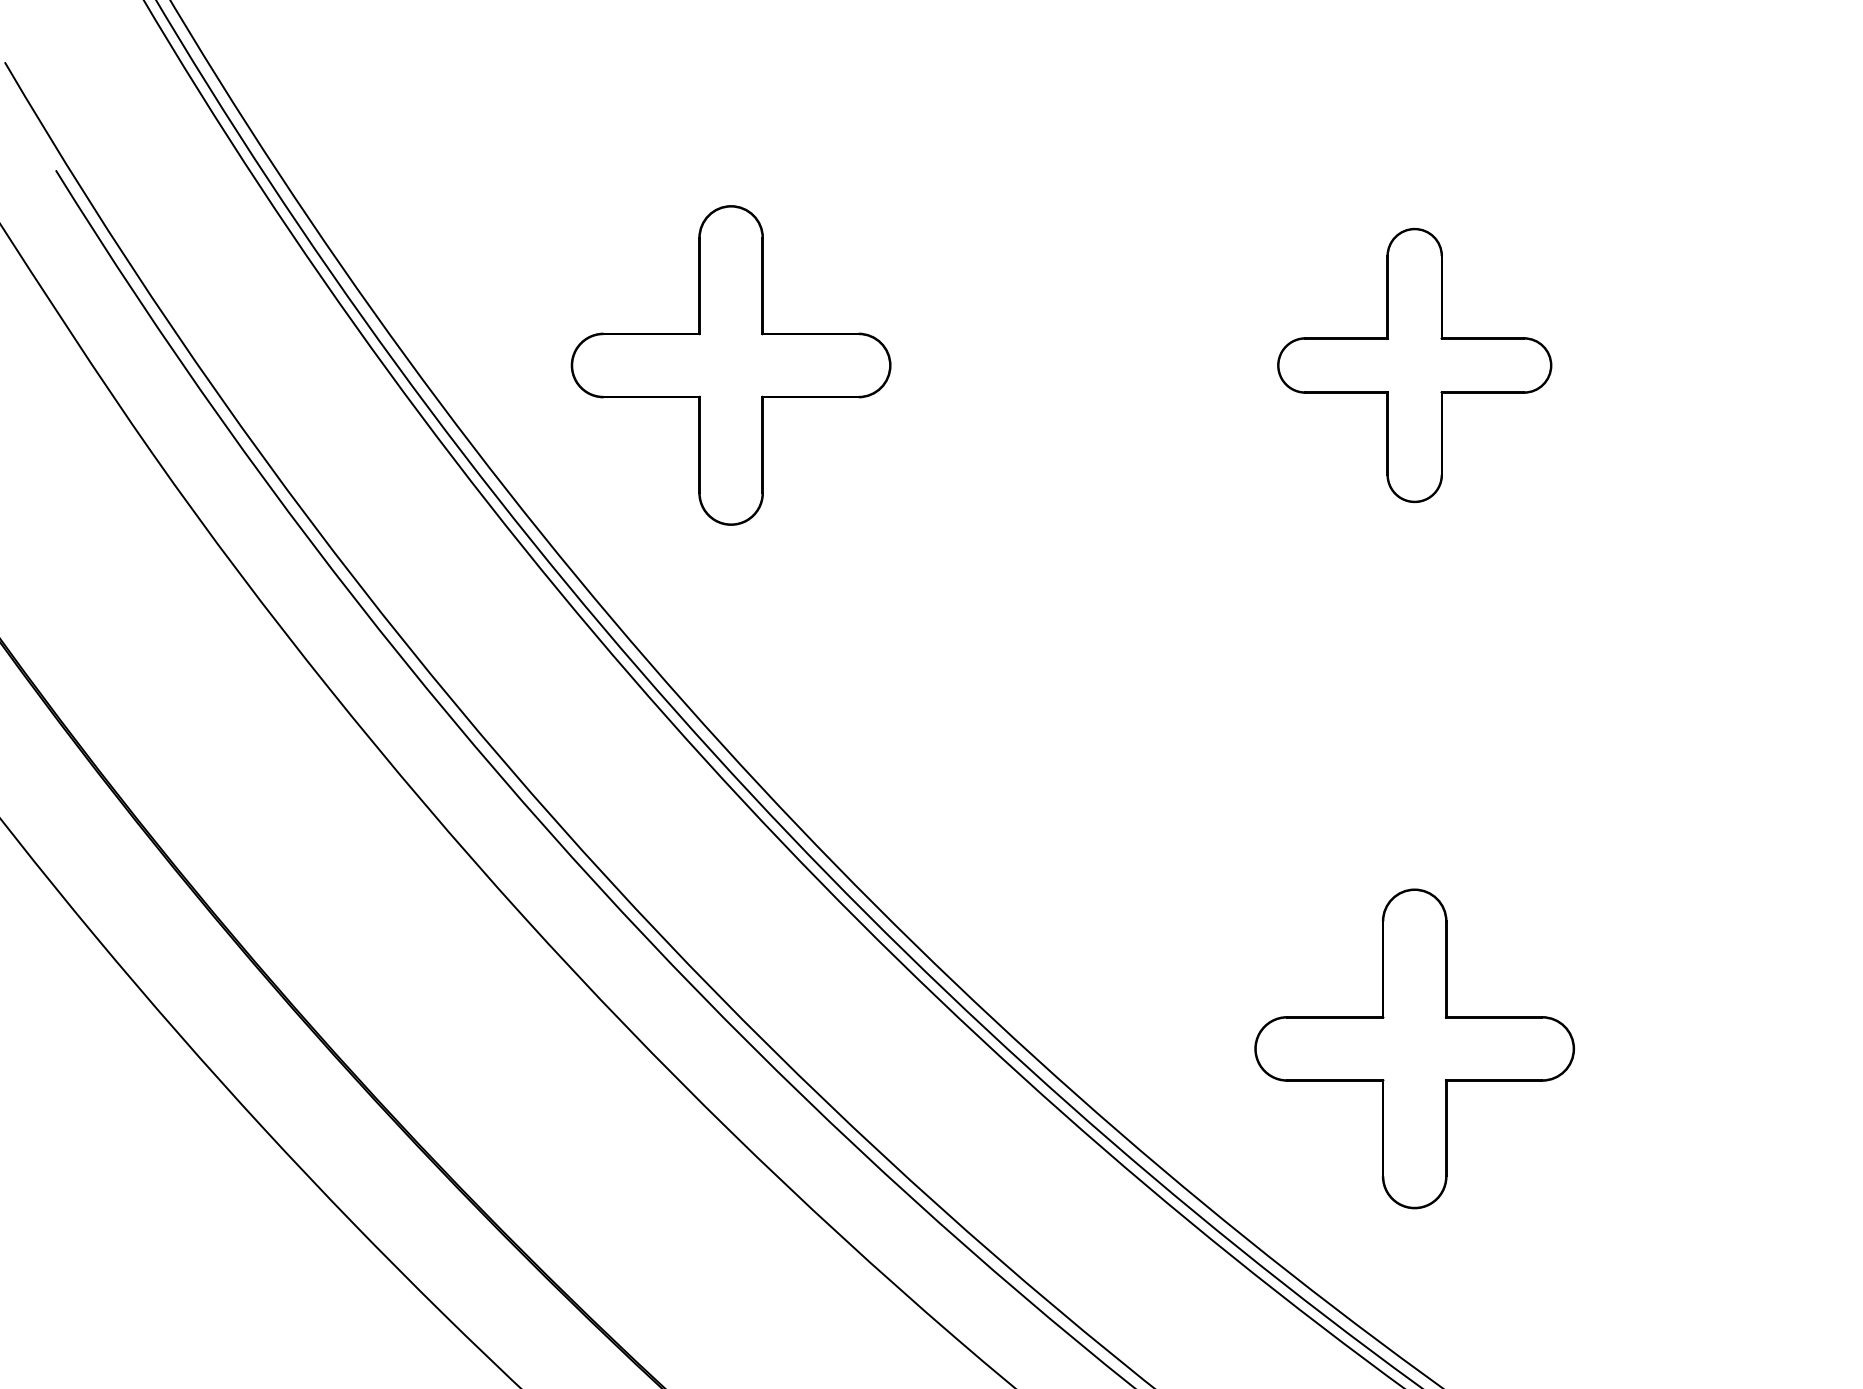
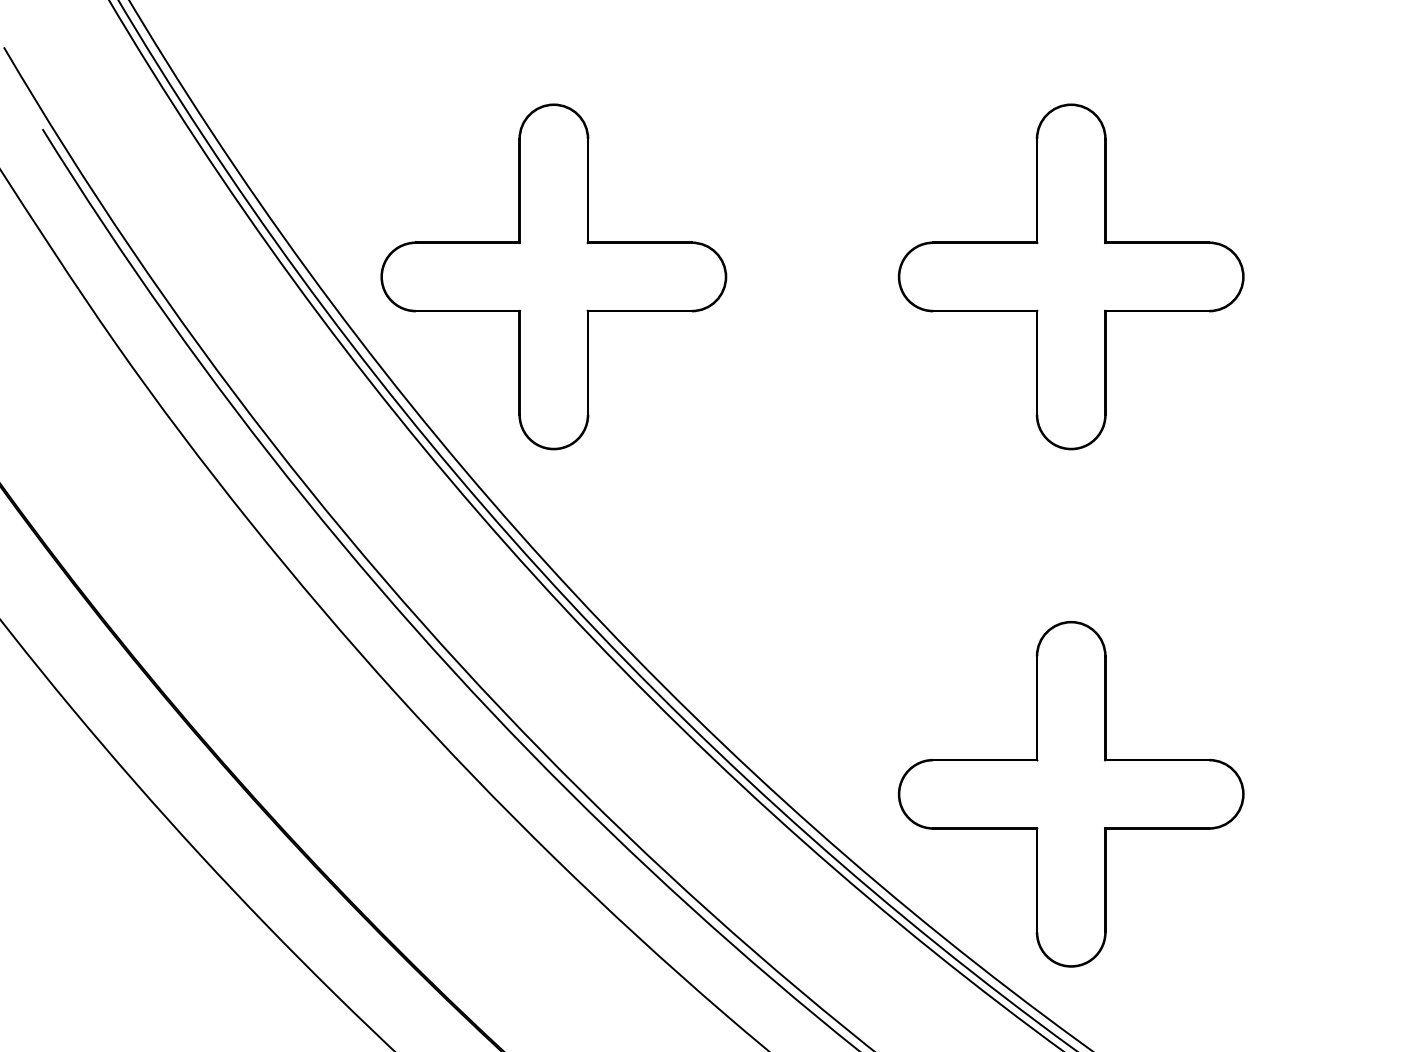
part: (730, 365) -> (553, 276), size x1.43
part: (1414, 365) -> (1071, 276), size x1.67
part: (1414, 1048) -> (1071, 794), size x1.43

